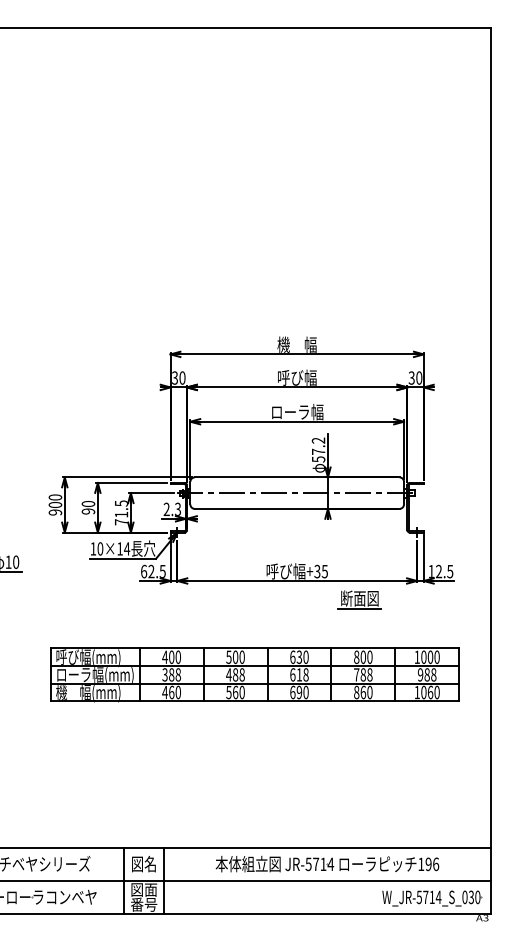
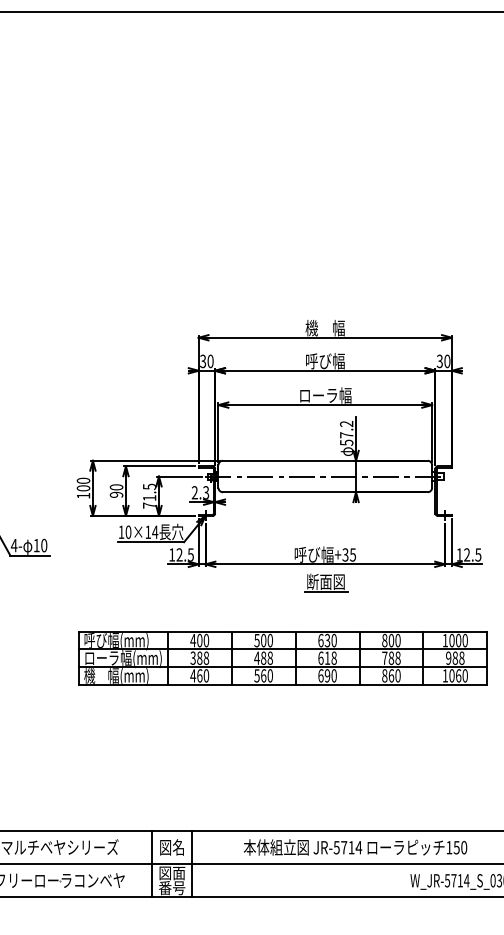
text: (55, 512) -> (83, 495), 900 -> 100
text: (144, 571) -> (172, 554), 62.5 -> 12.5
part: (359, 599) -> (325, 582), moved
text: (432, 863) -> (460, 846), 196 -> 150

